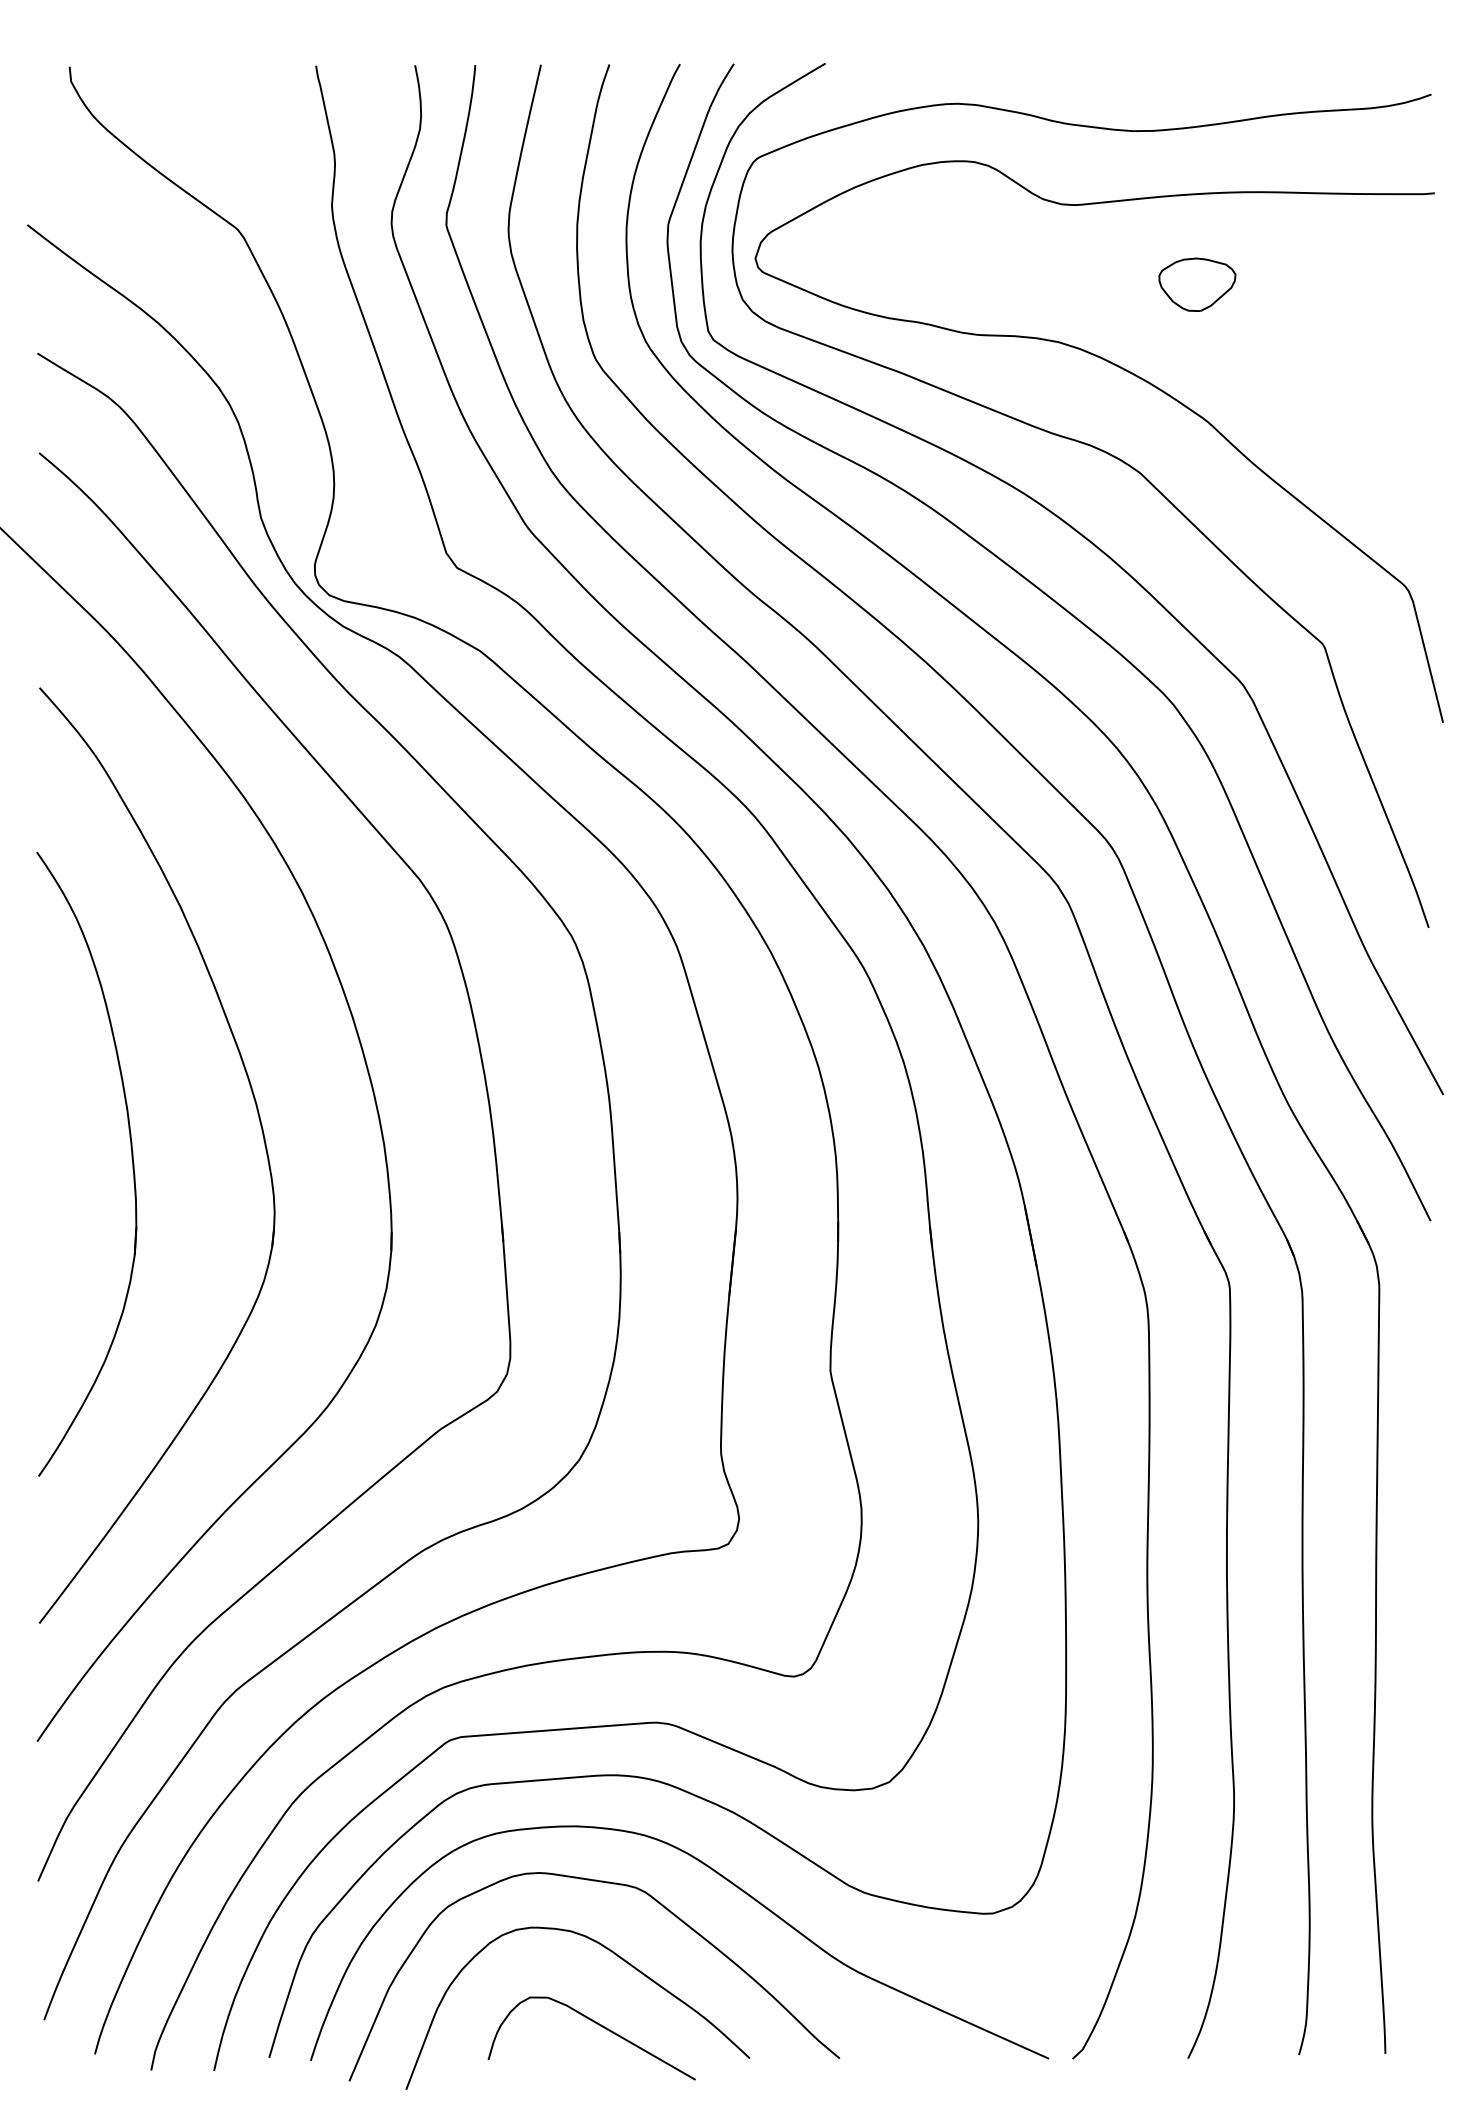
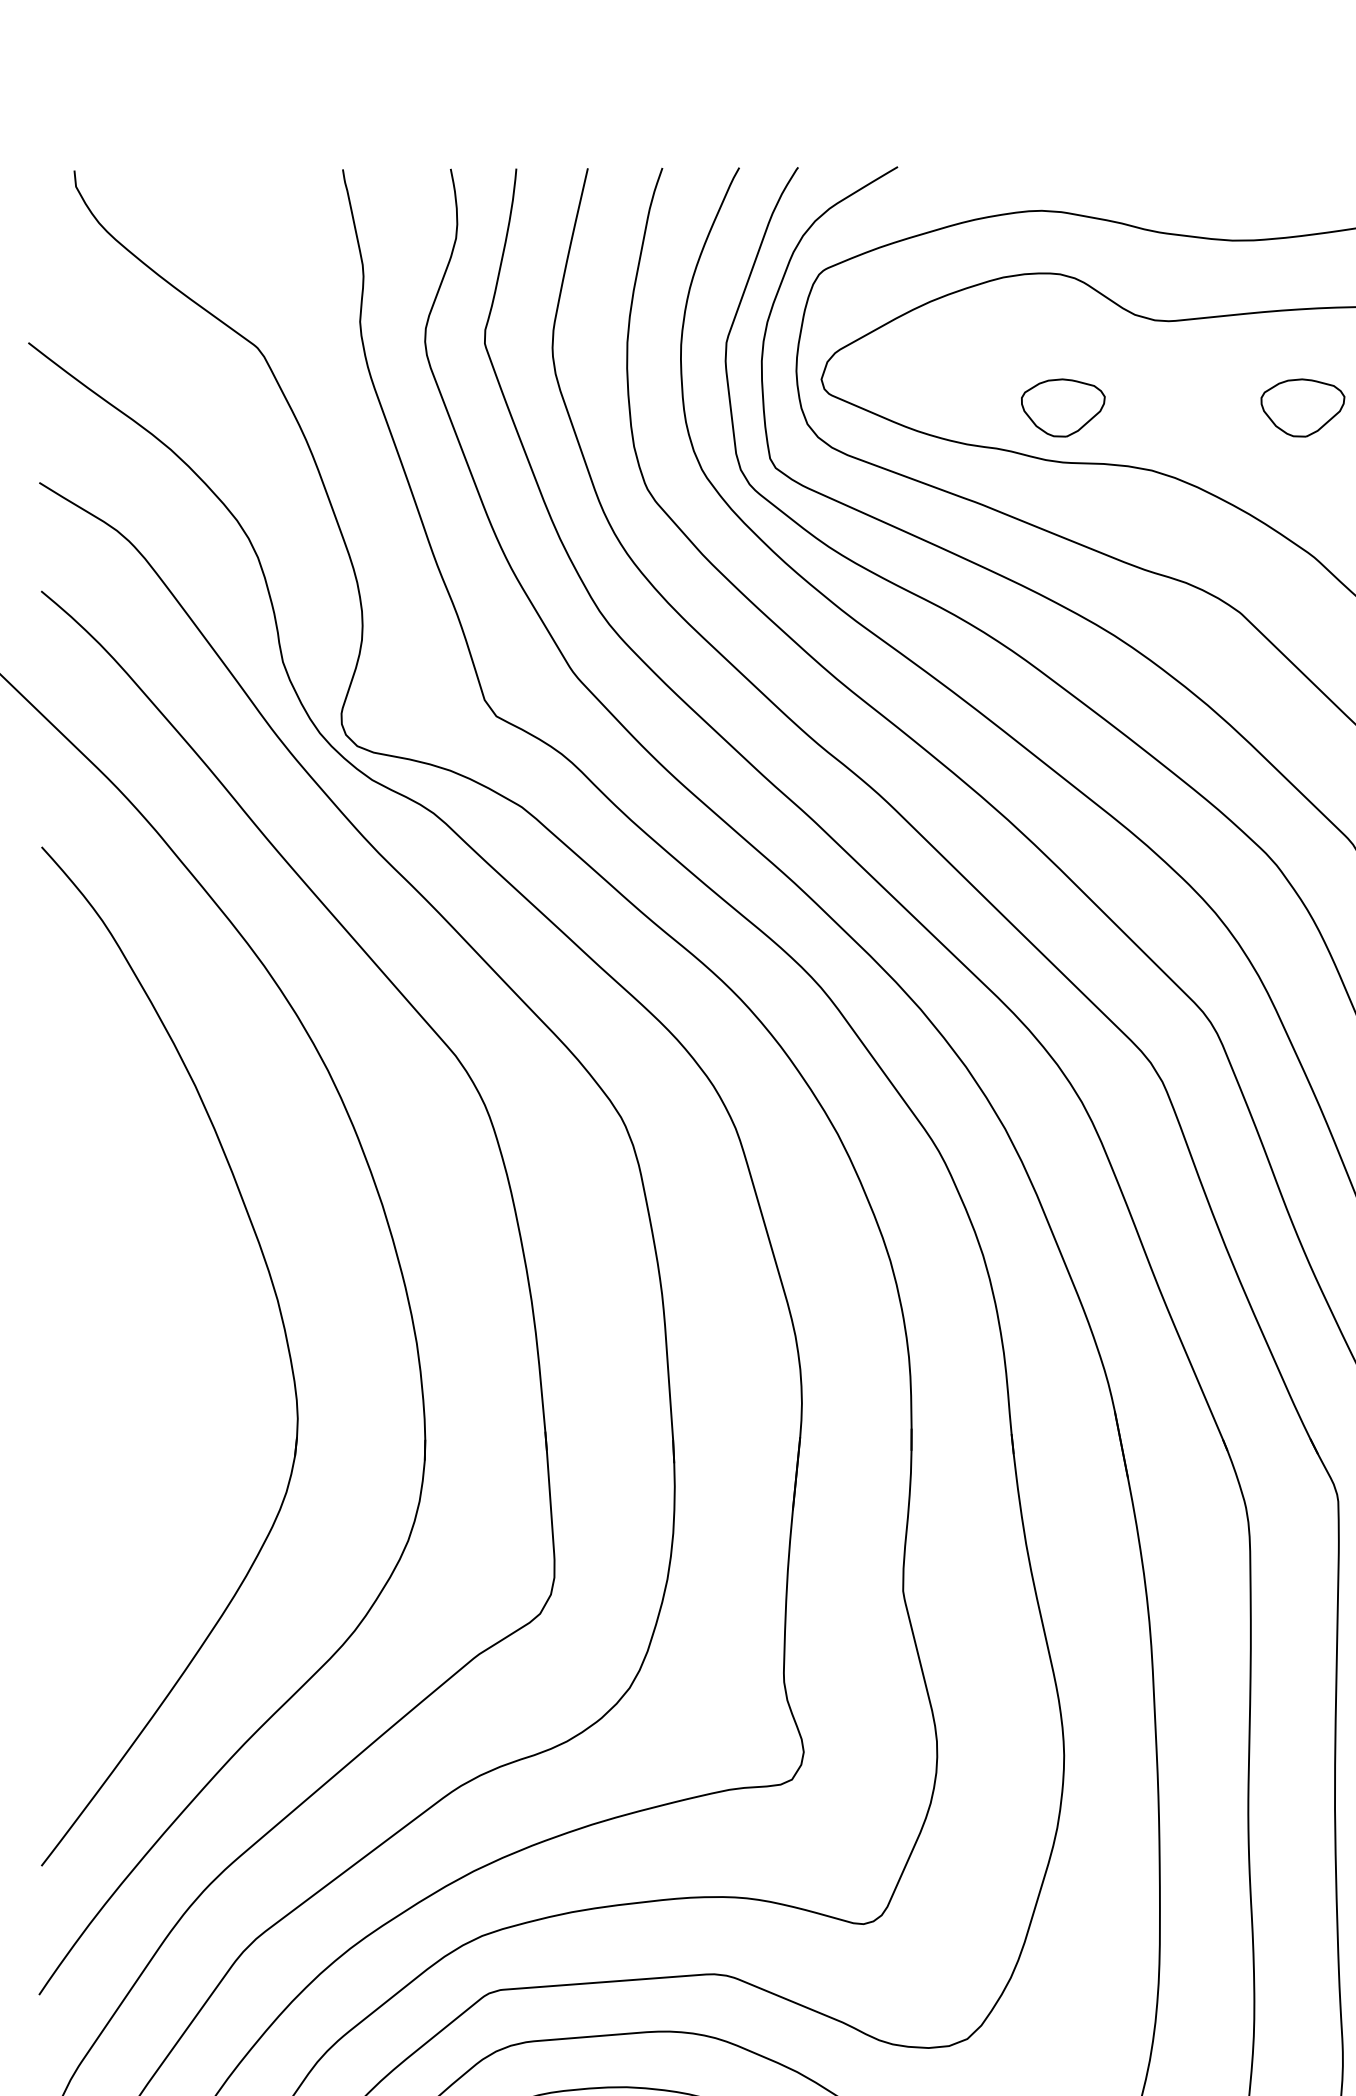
part: (977, 284) -> (1063, 407), added
part: (131, 1158) -> (141, 1359), removed

